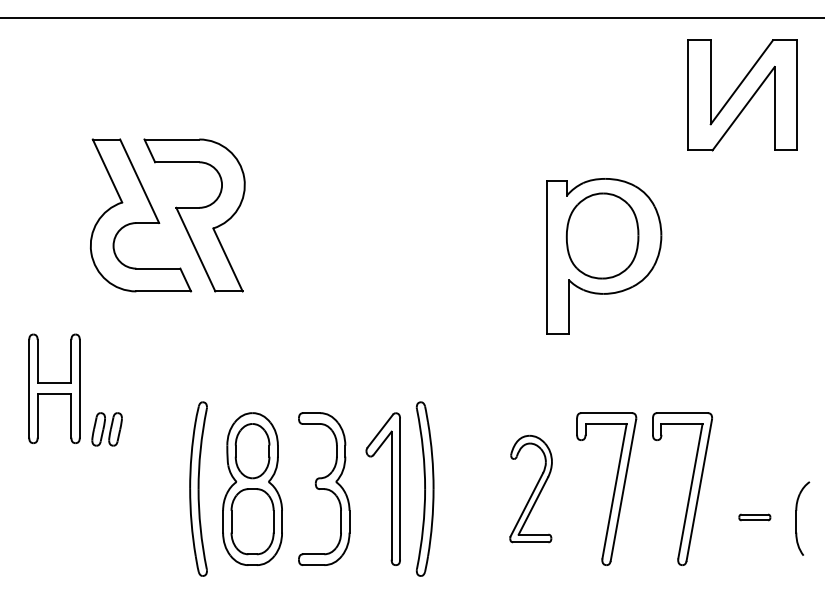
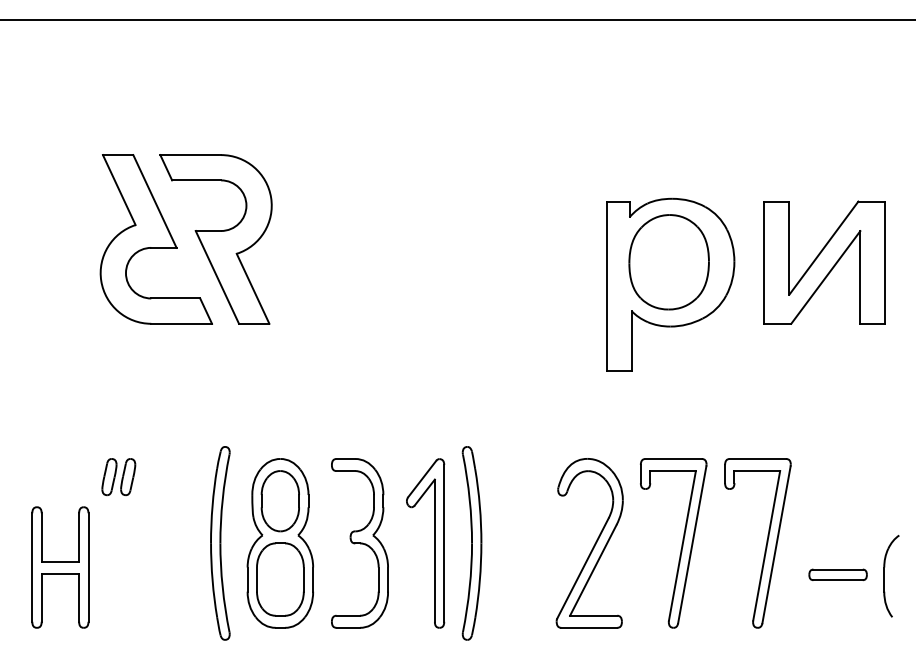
part: (742, 95) -> (824, 262), moved
part: (54, 388) -> (60, 567), moved
part: (530, 488) -> (589, 542), size x1.43
part: (754, 517) -> (837, 574), size x1.67

